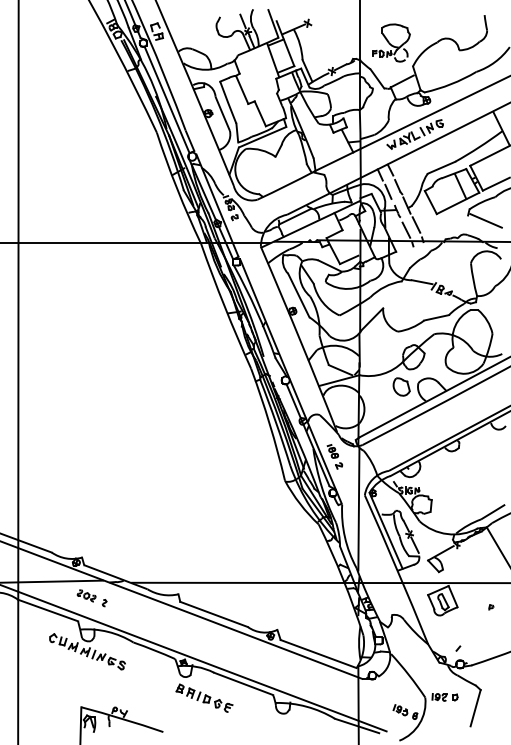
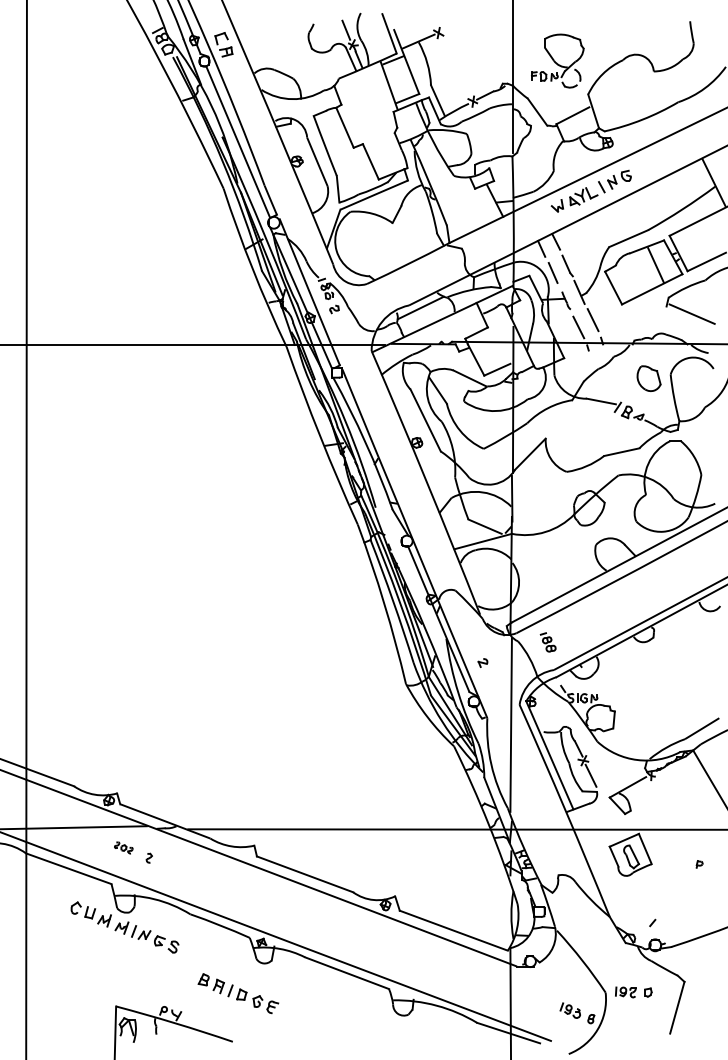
part: (401, 386) -> (648, 378), moved
part: (332, 451) -> (547, 642), moved
part: (86, 595) -> (123, 847), size x0.7
part: (204, 698) -> (238, 993), moved

